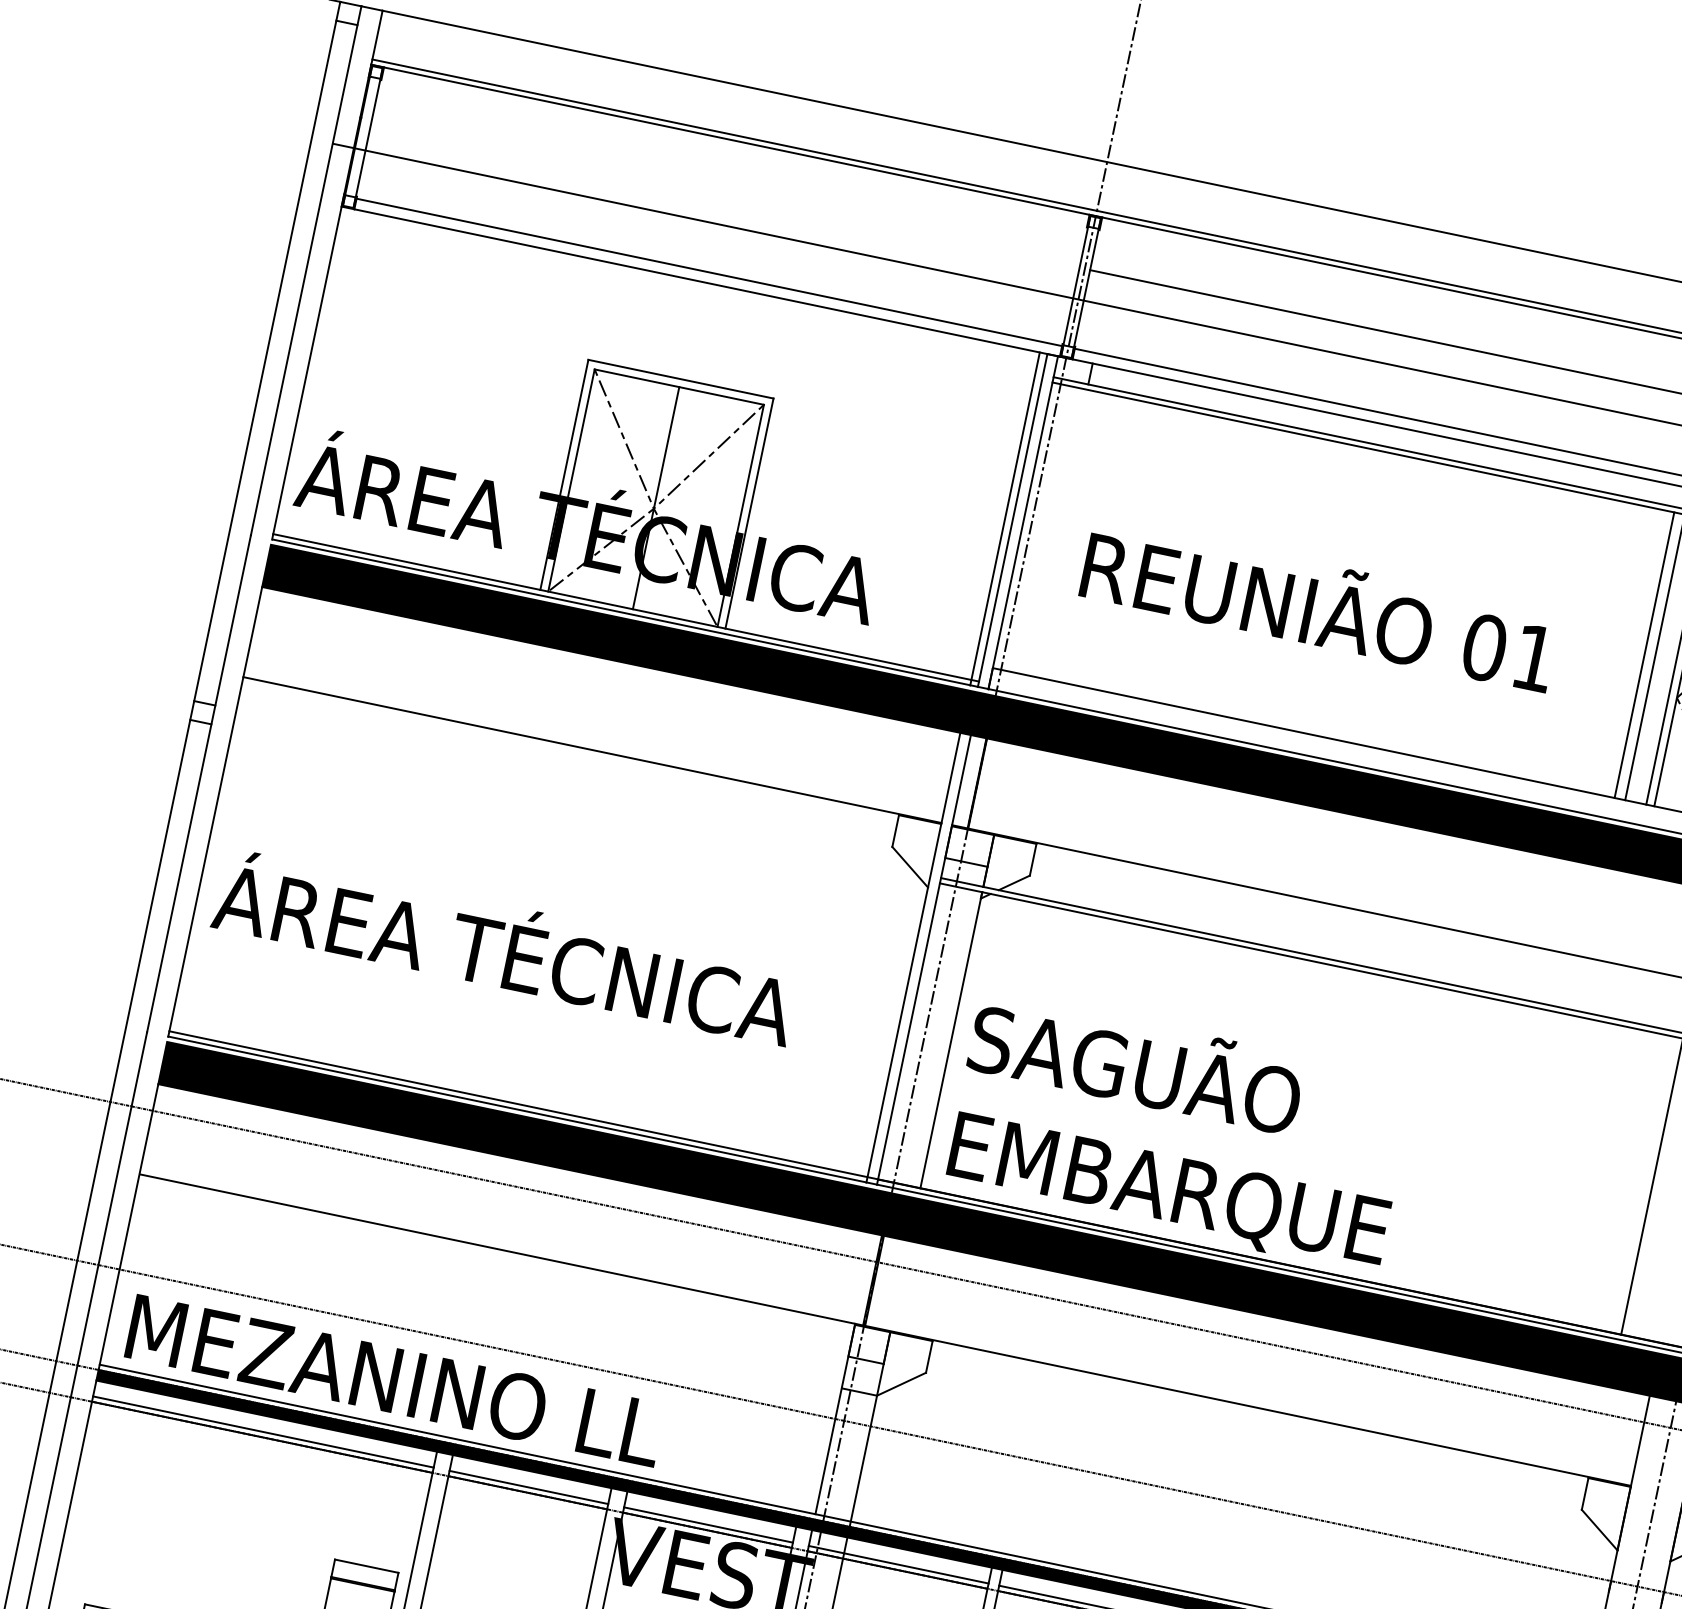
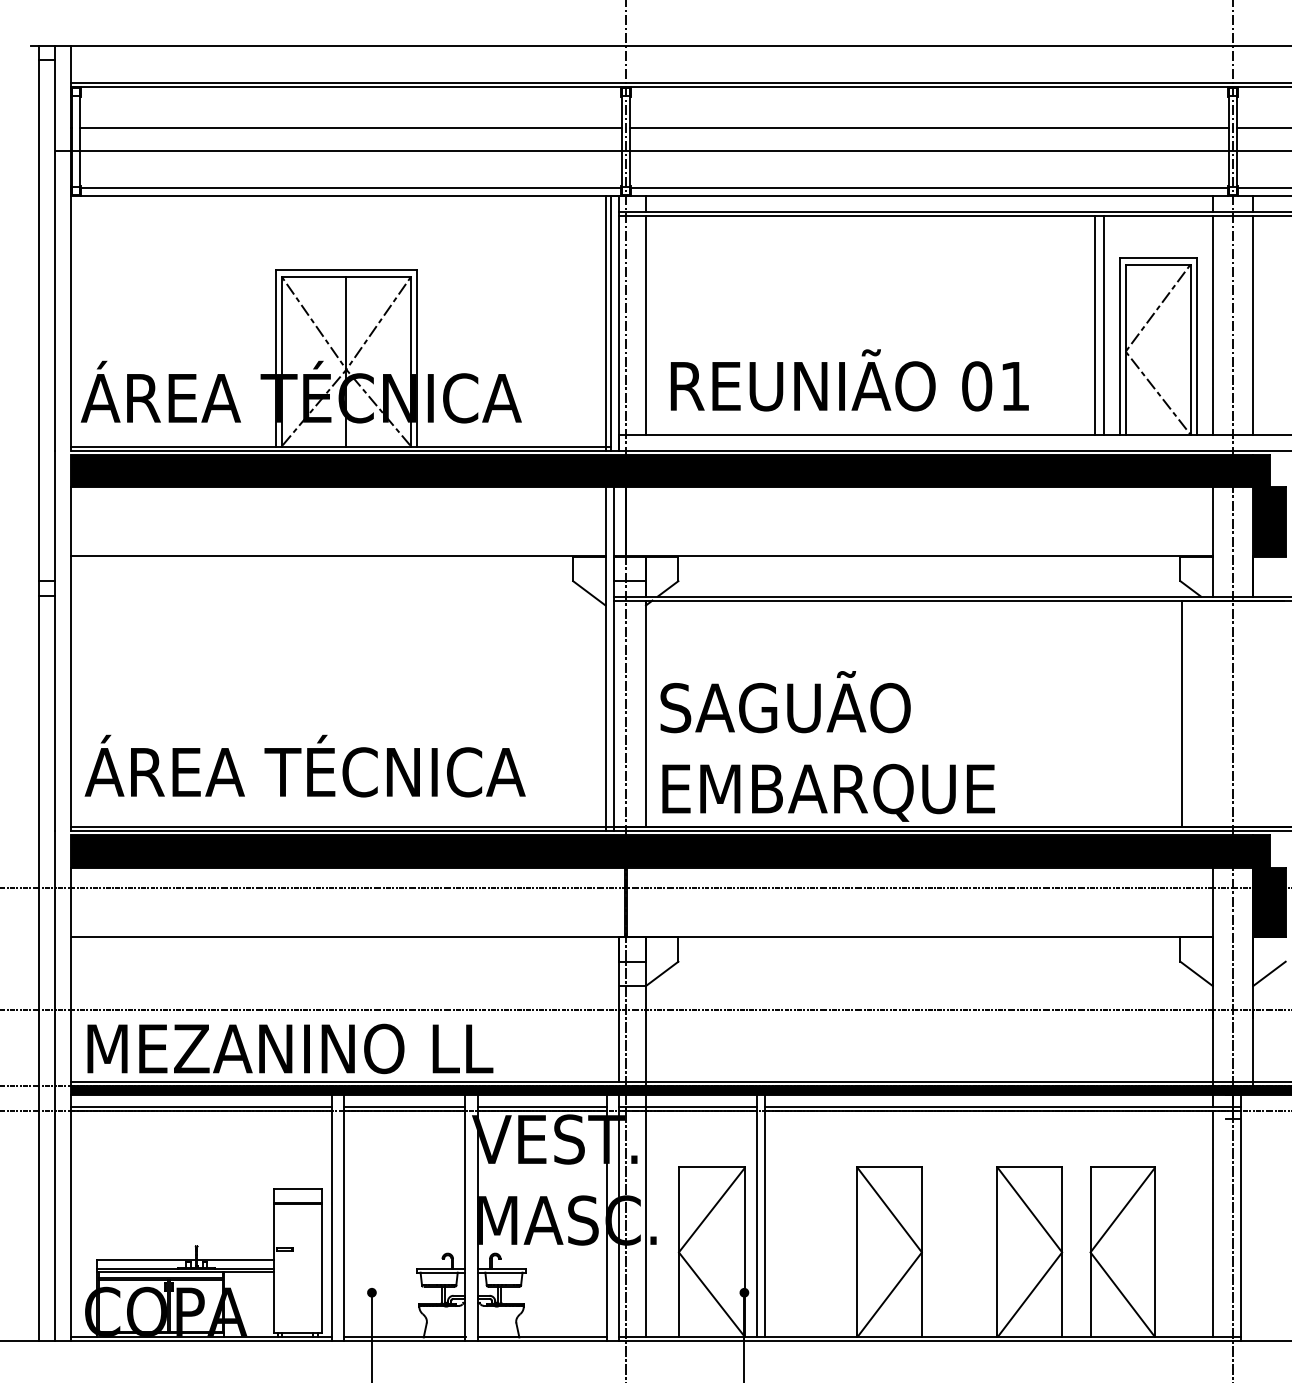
line: (725, 193) -> (350, 127), added
line: (1057, 532) -> (646, 325), added
text: (1319, 605) -> (849, 380), moved
text: (505, 946) -> (304, 765), moved

